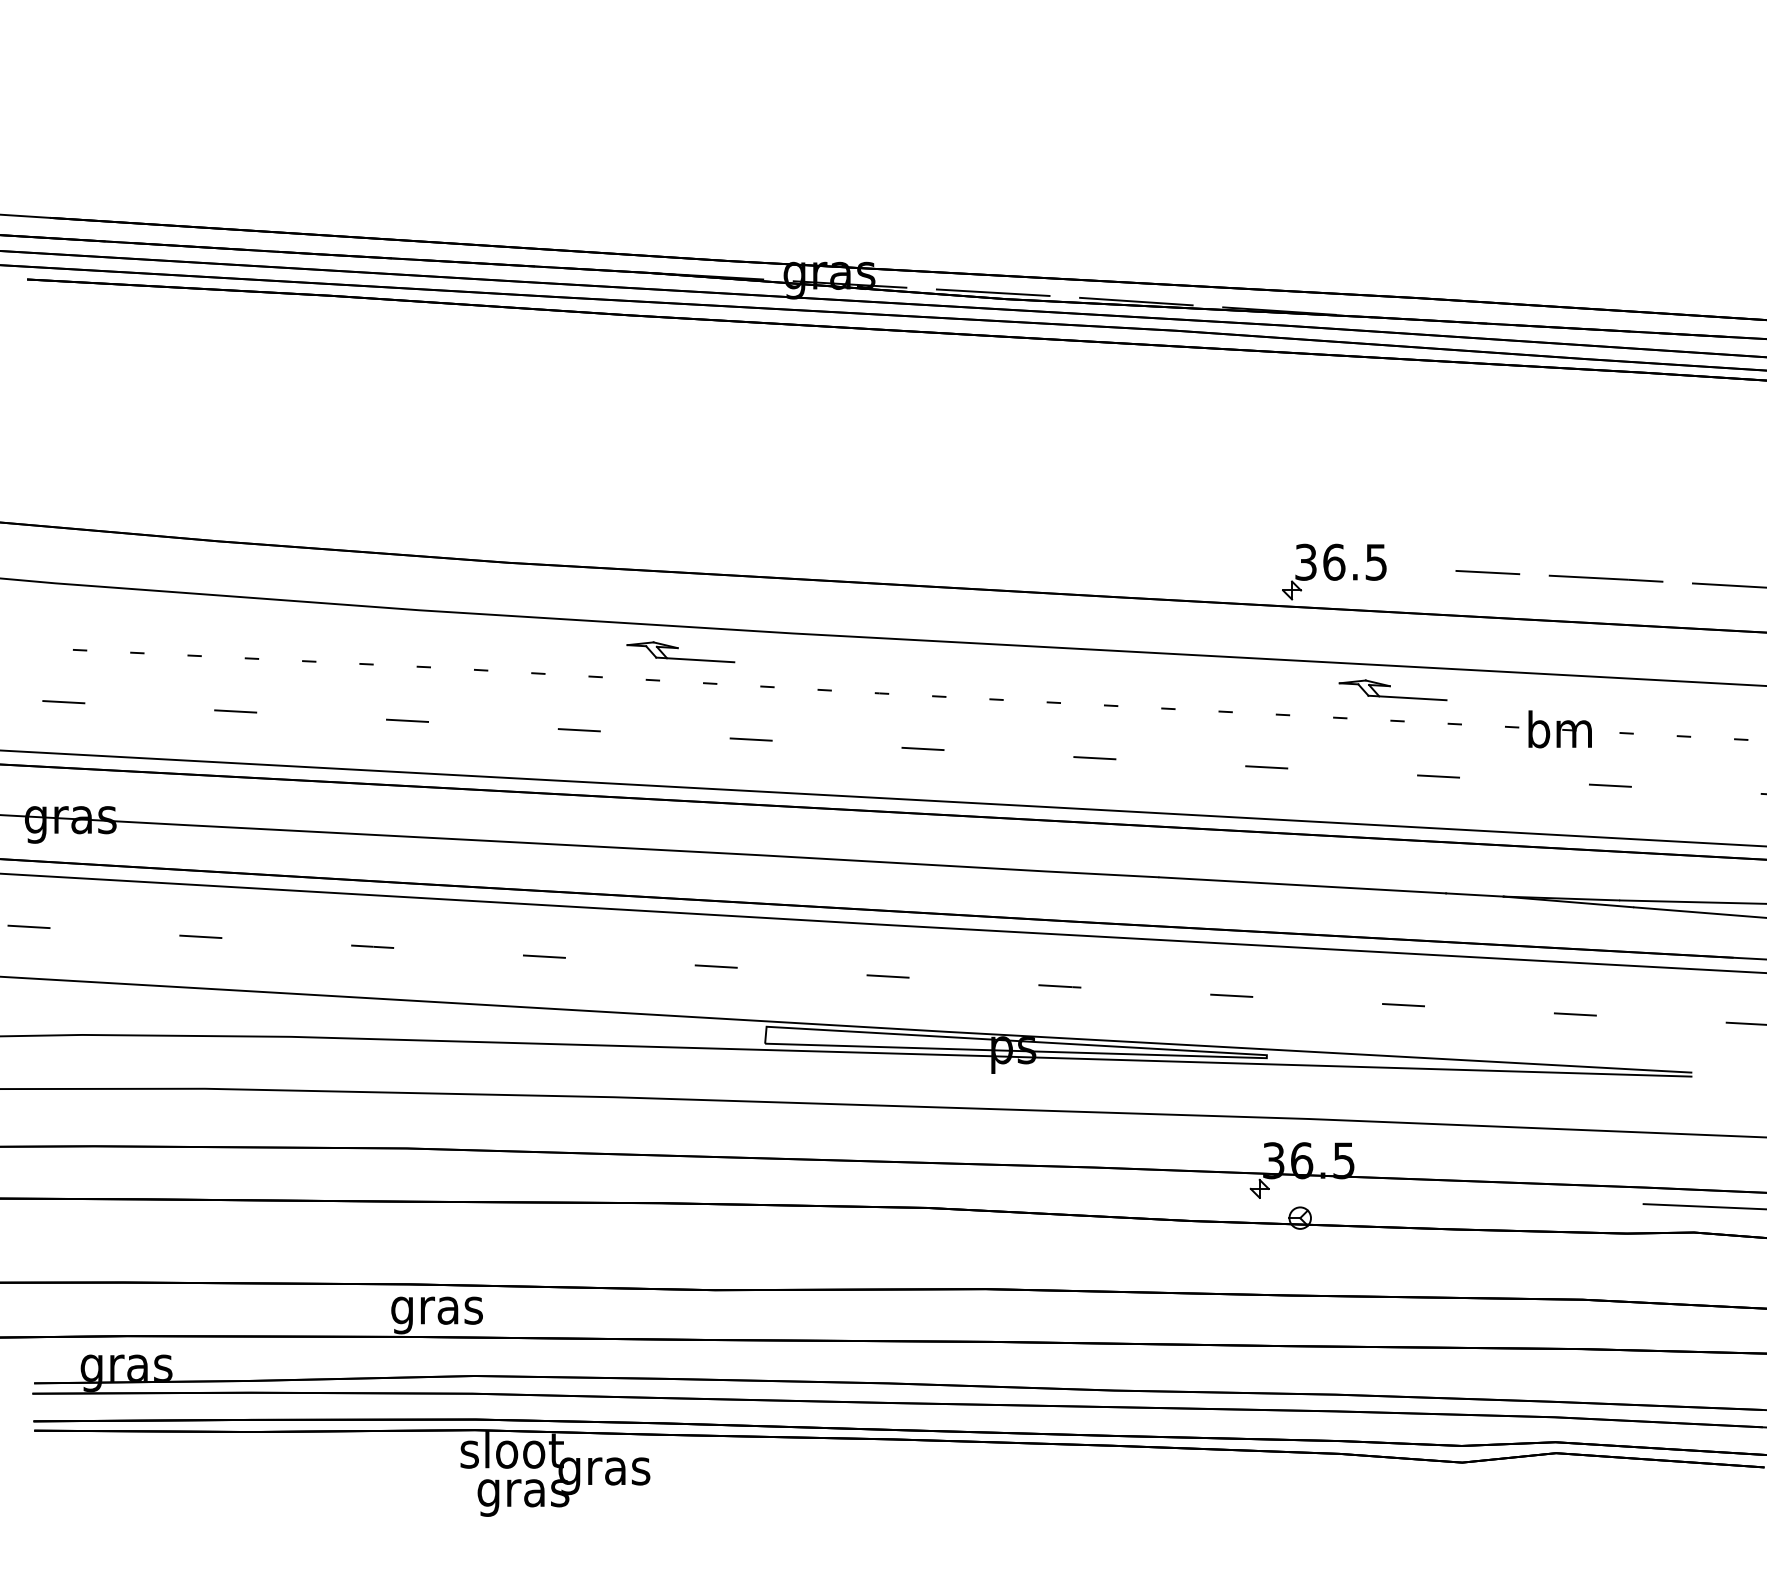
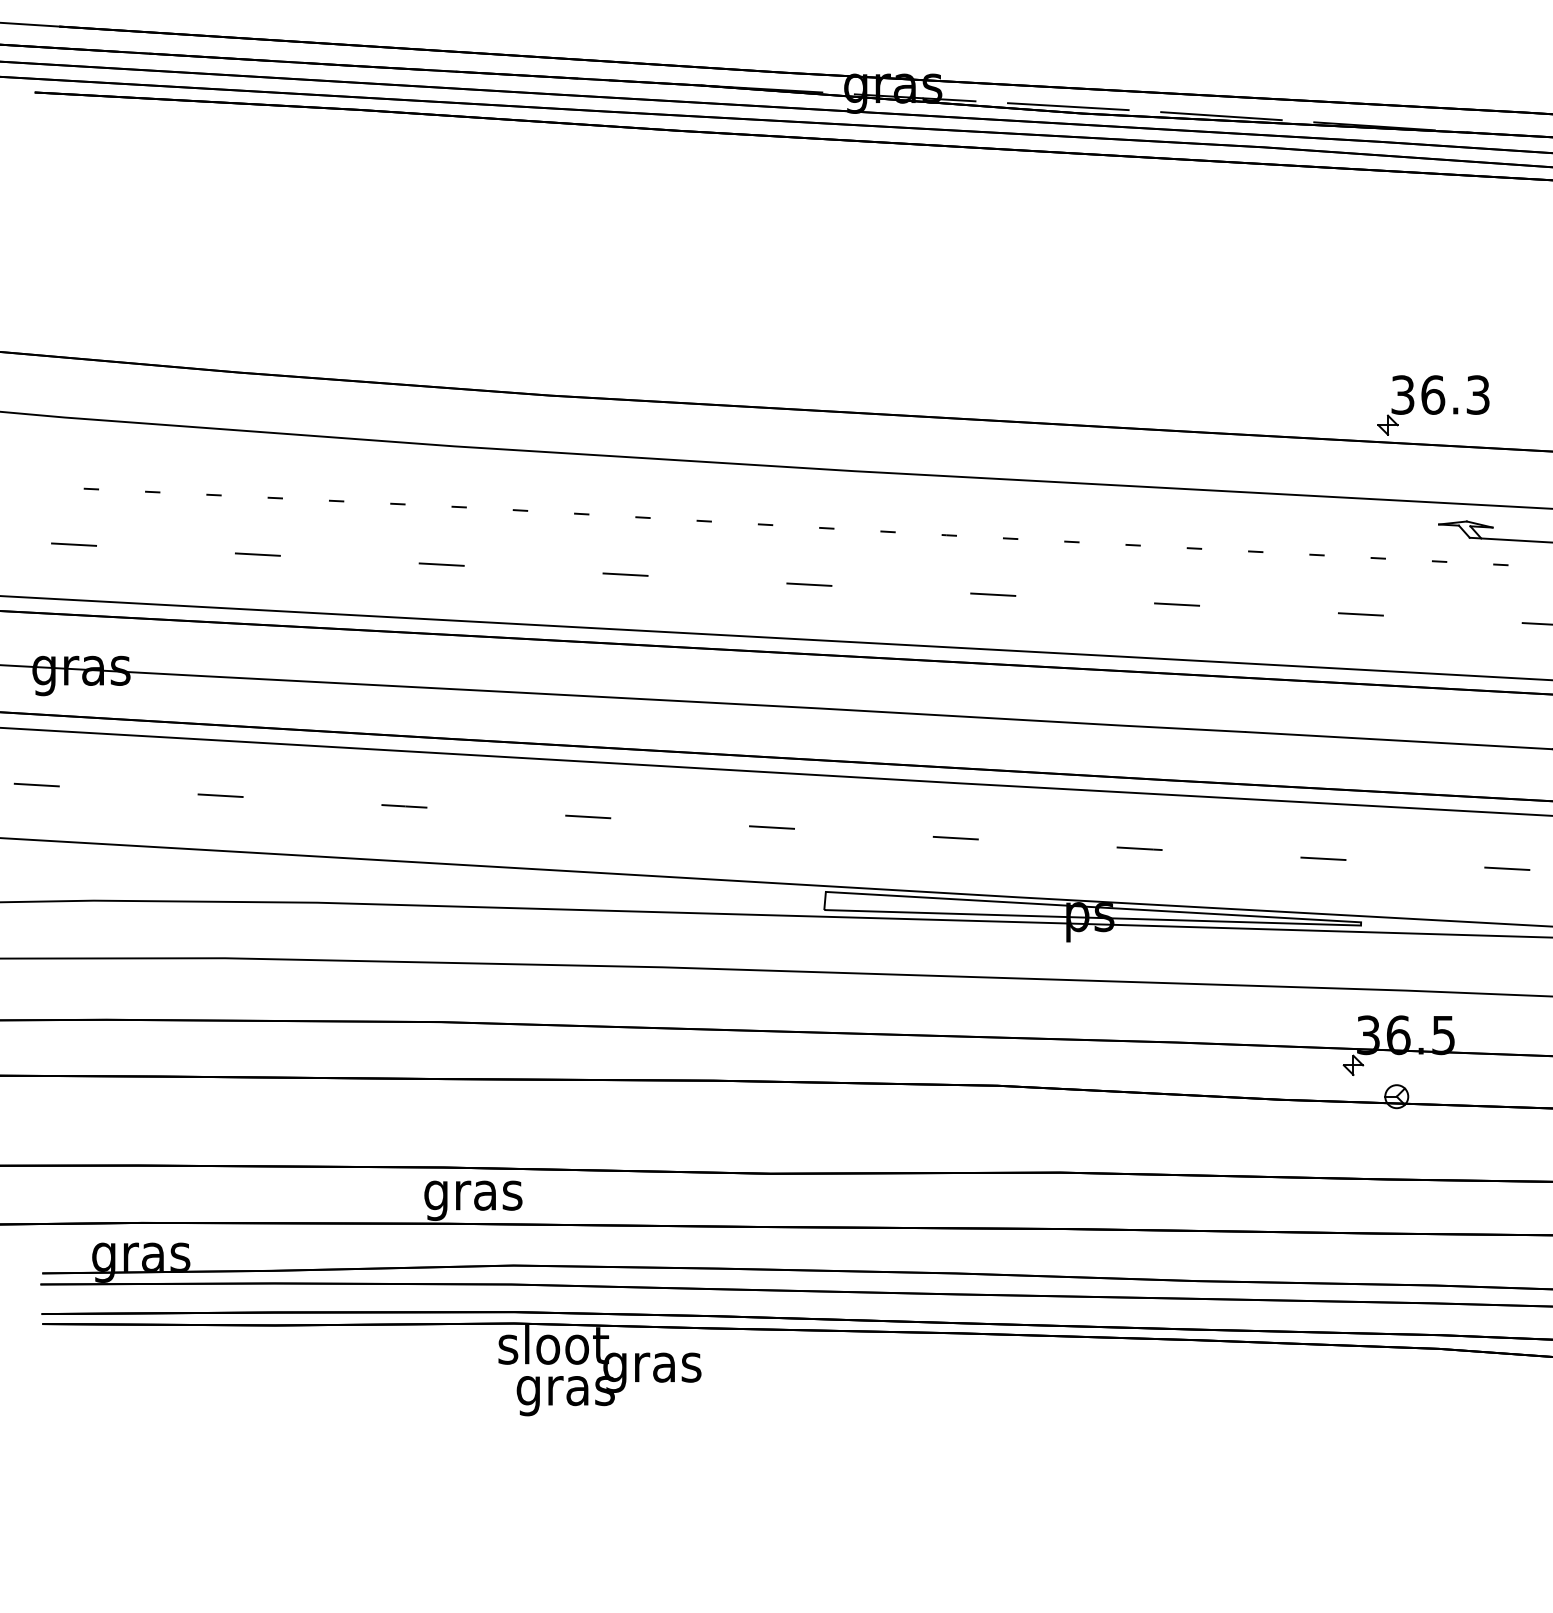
text: (1376, 561) -> (1478, 394), 36.5 -> 36.3
part: (680, 652) -> (733, 491), removed

